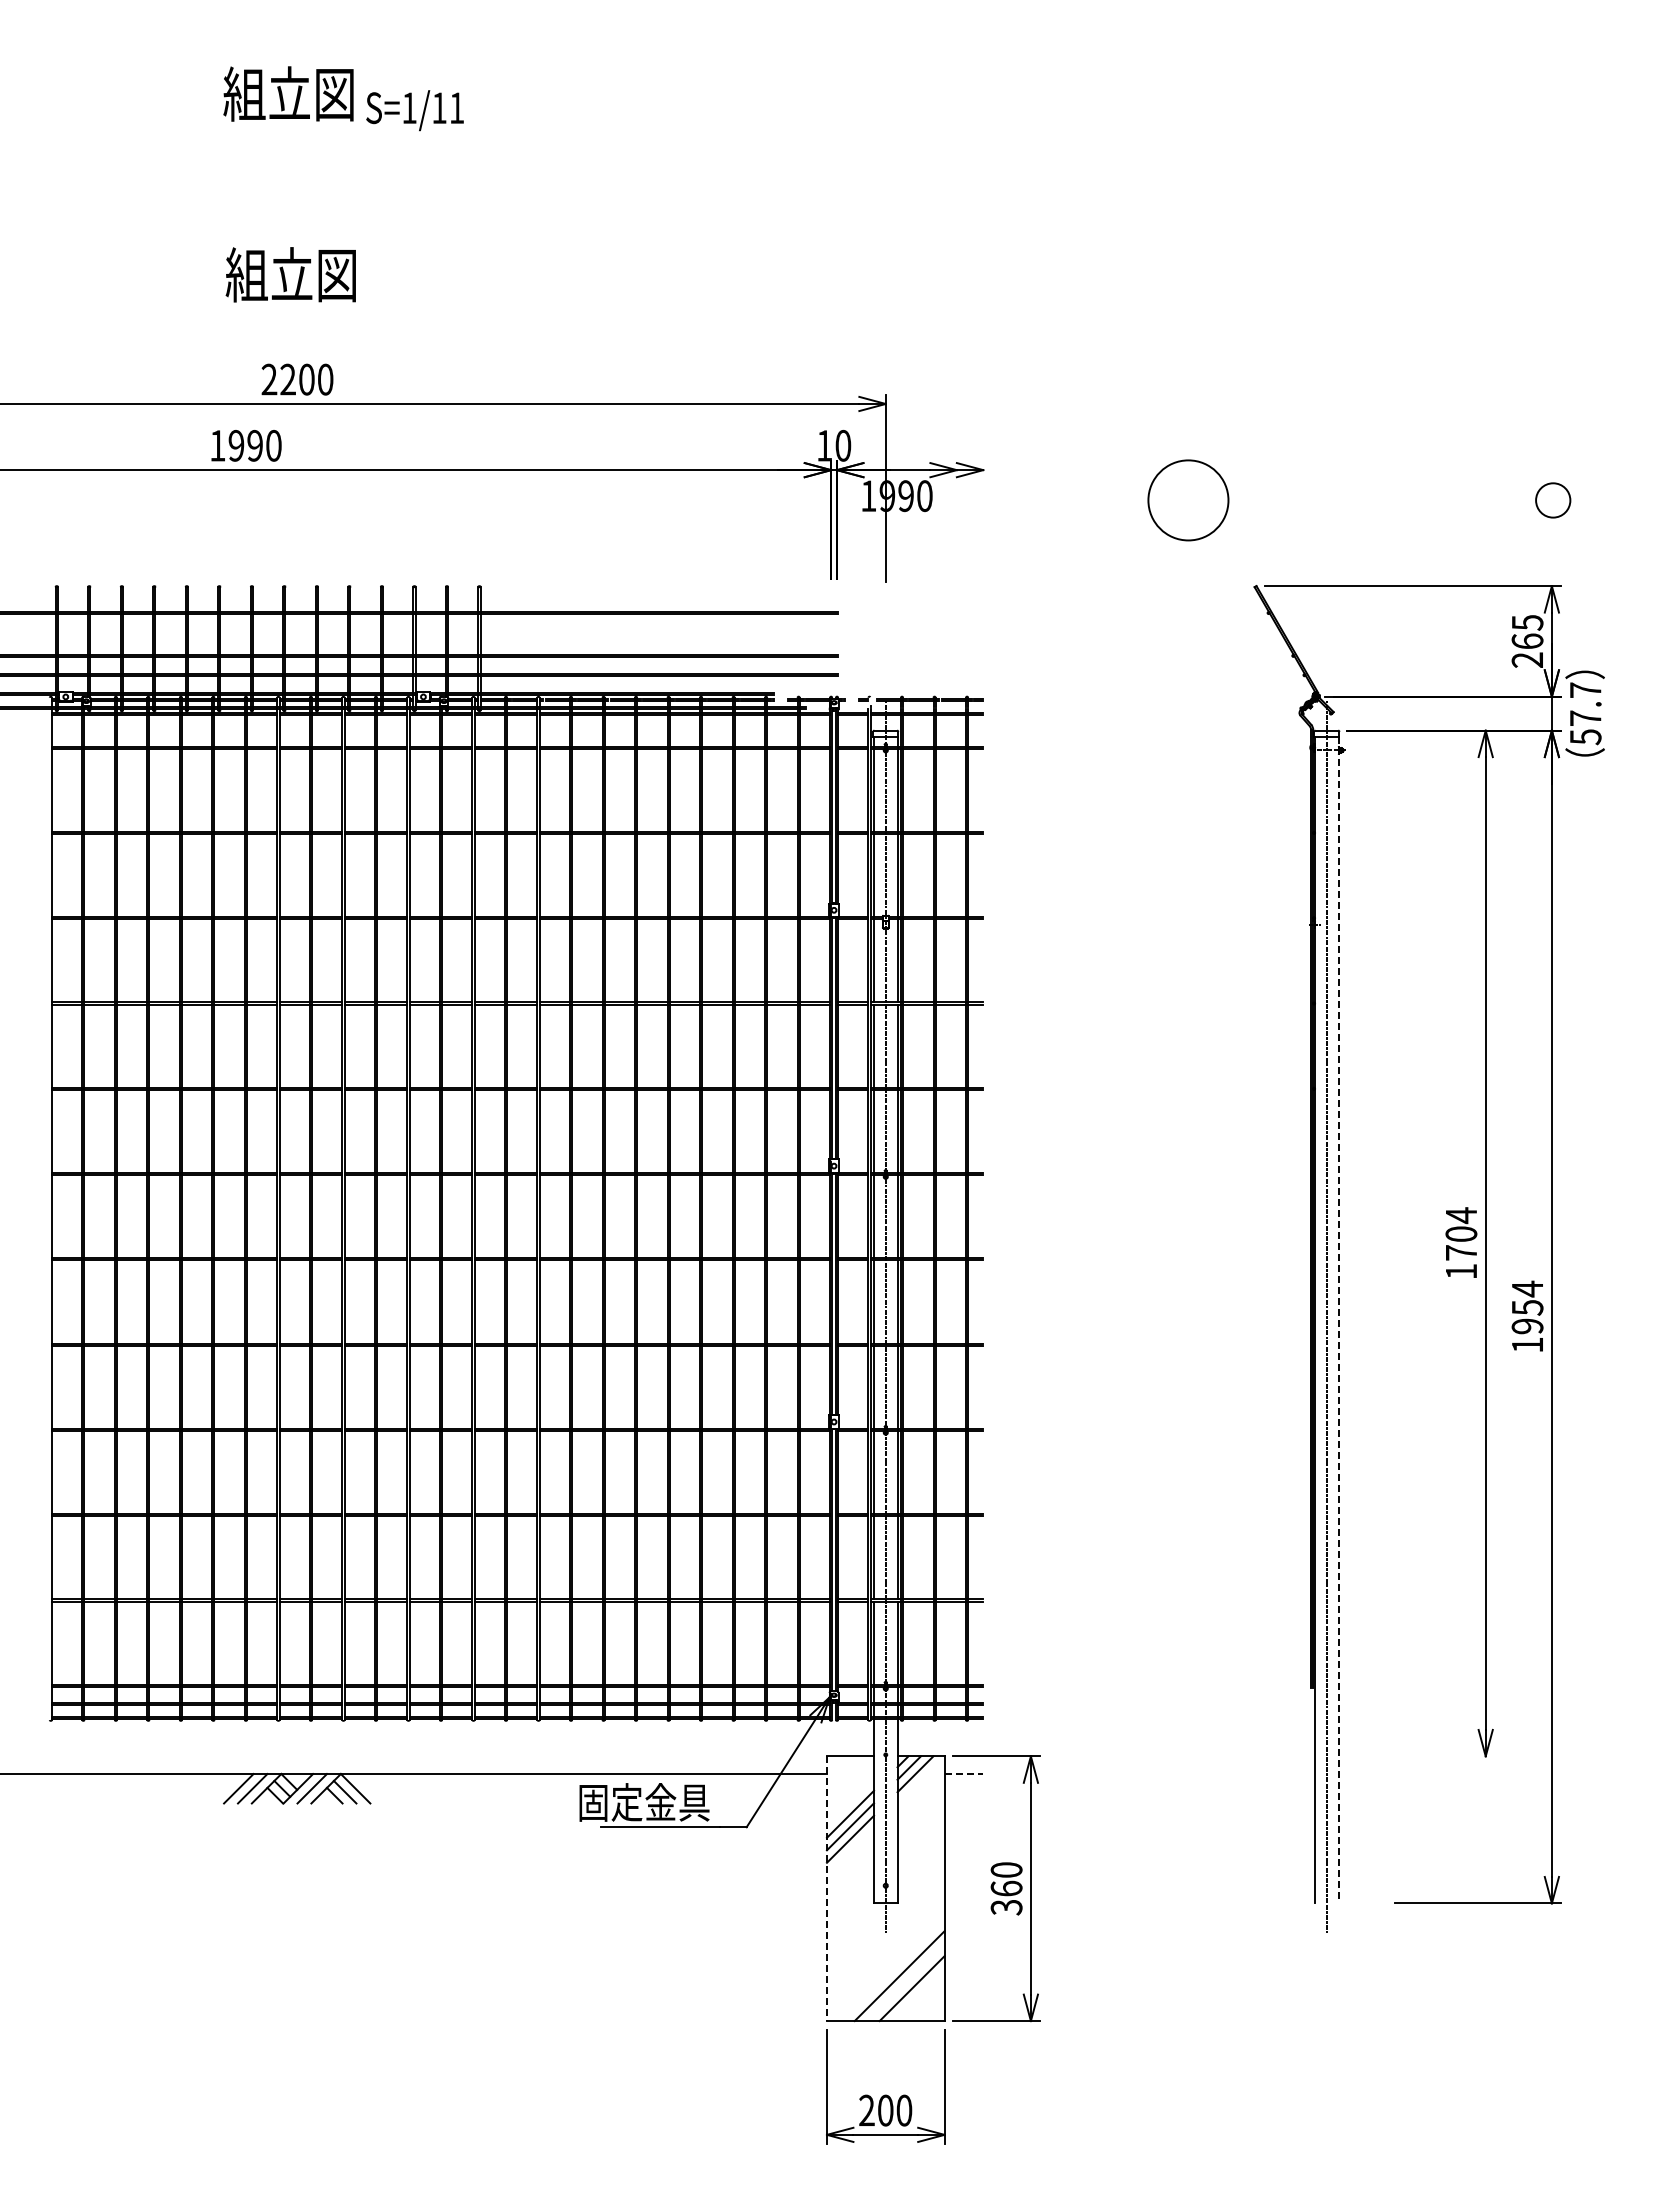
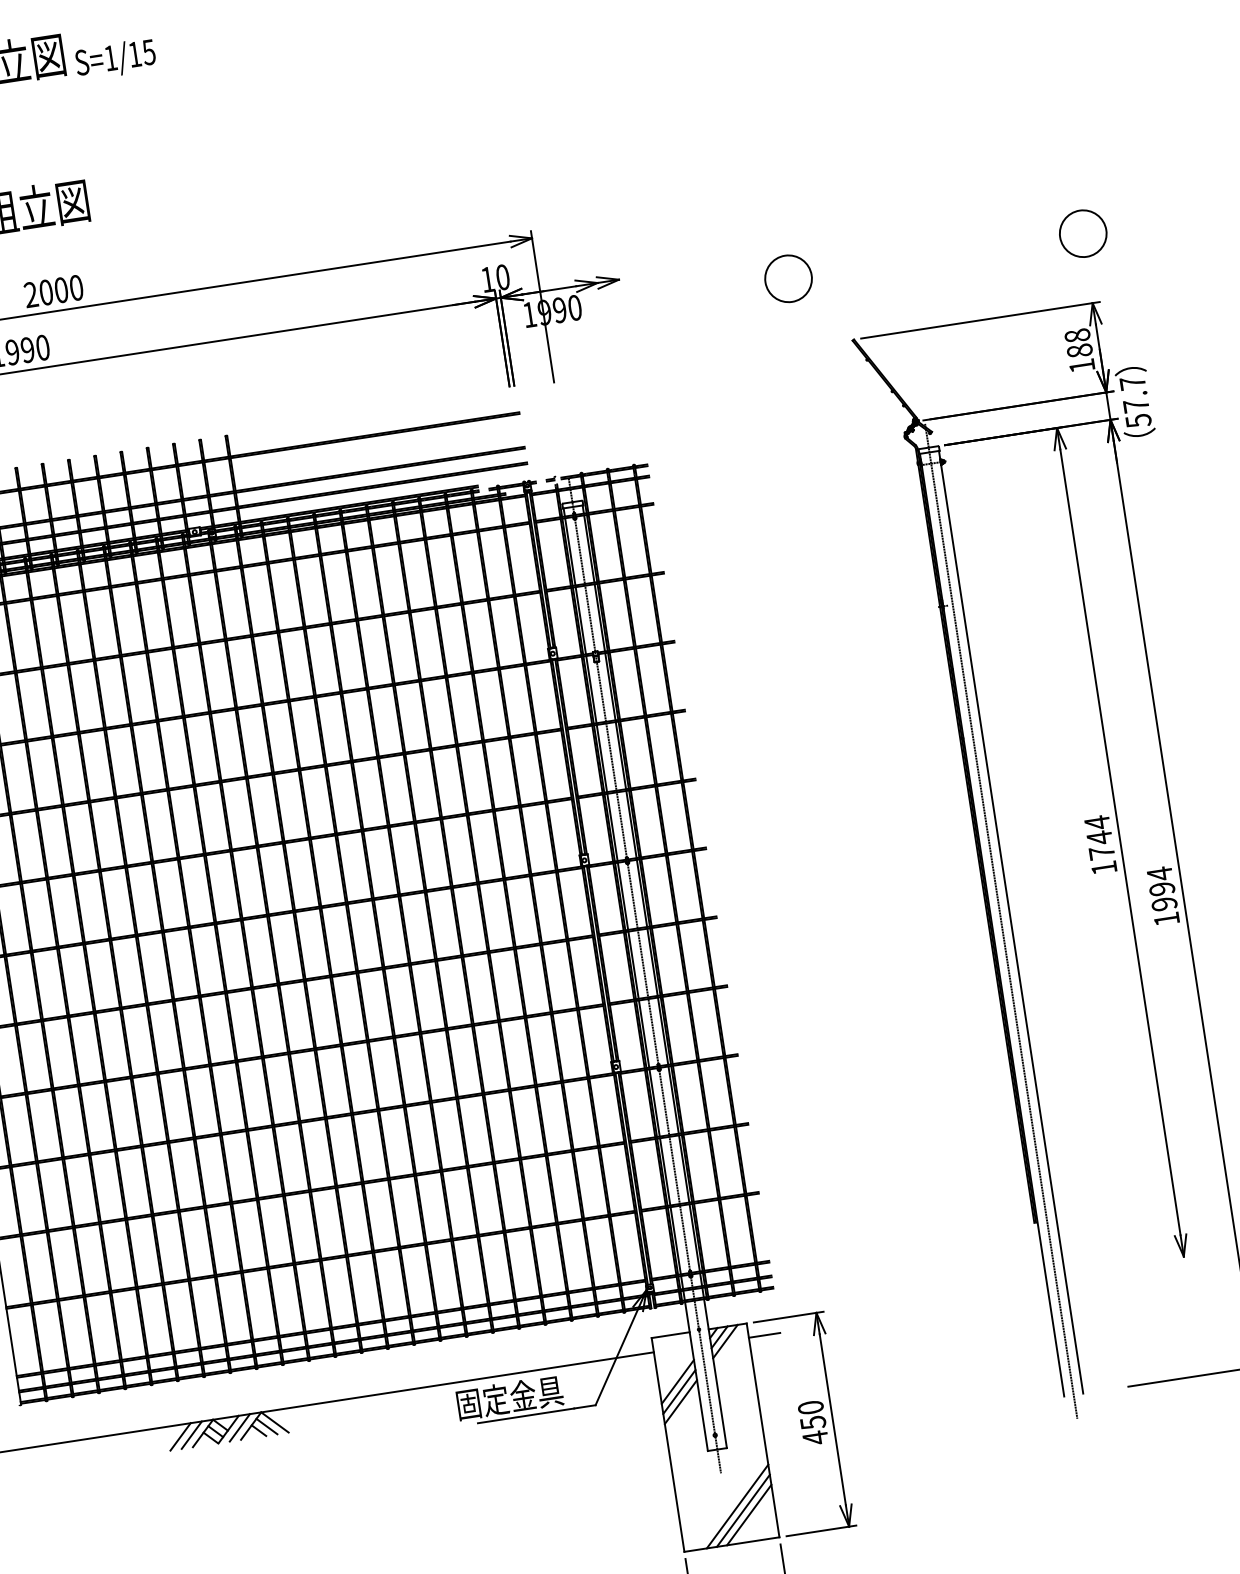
text: (456, 108) -> (148, 52), S=1/11 -> S=1/15
text: (287, 379) -> (45, 292), 2200 -> 2000
circle: (1188, 500) -> (788, 278), size x0.71
circle: (1552, 500) -> (1082, 233), size x1.67
text: (1527, 641) -> (1079, 350), 265 -> 188
text: (1461, 1233) -> (1099, 837), 1704 -> 1744
text: (1527, 1307) -> (1162, 888), 1954 -> 1994
line: (1338, 1320) -> (1011, 922), dashed -> solid
line: (964, 1774) -> (765, 1335), dashed -> solid
line: (826, 1889) -> (667, 1445), dashed -> solid
text: (1006, 1898) -> (814, 1430), 360 -> 450
line: (905, 1982) -> (743, 1511), added

